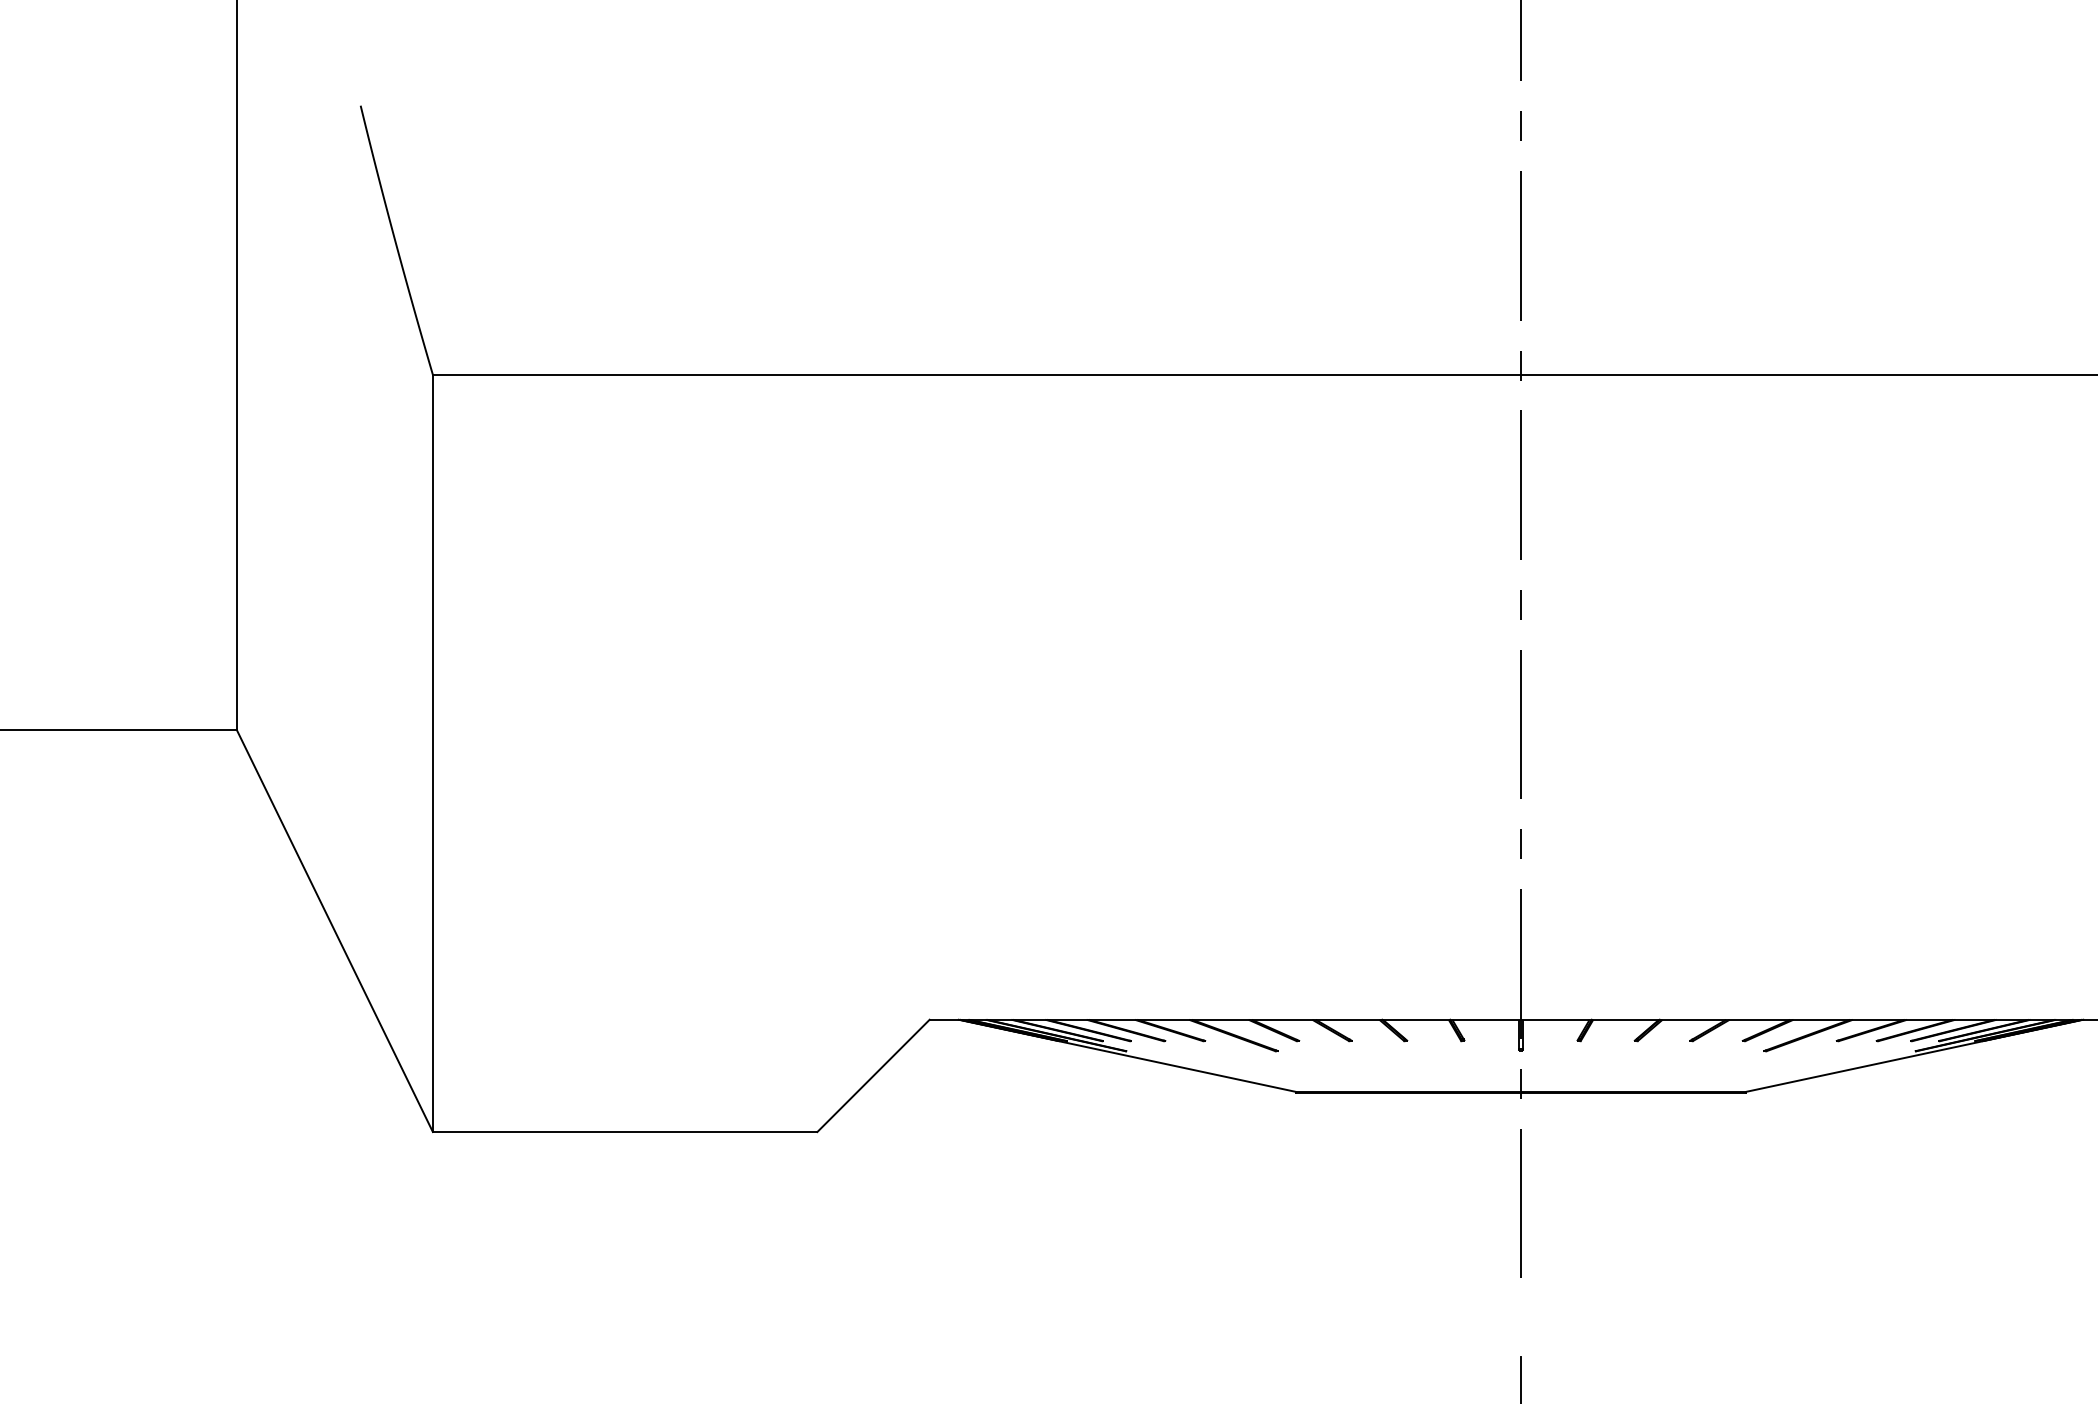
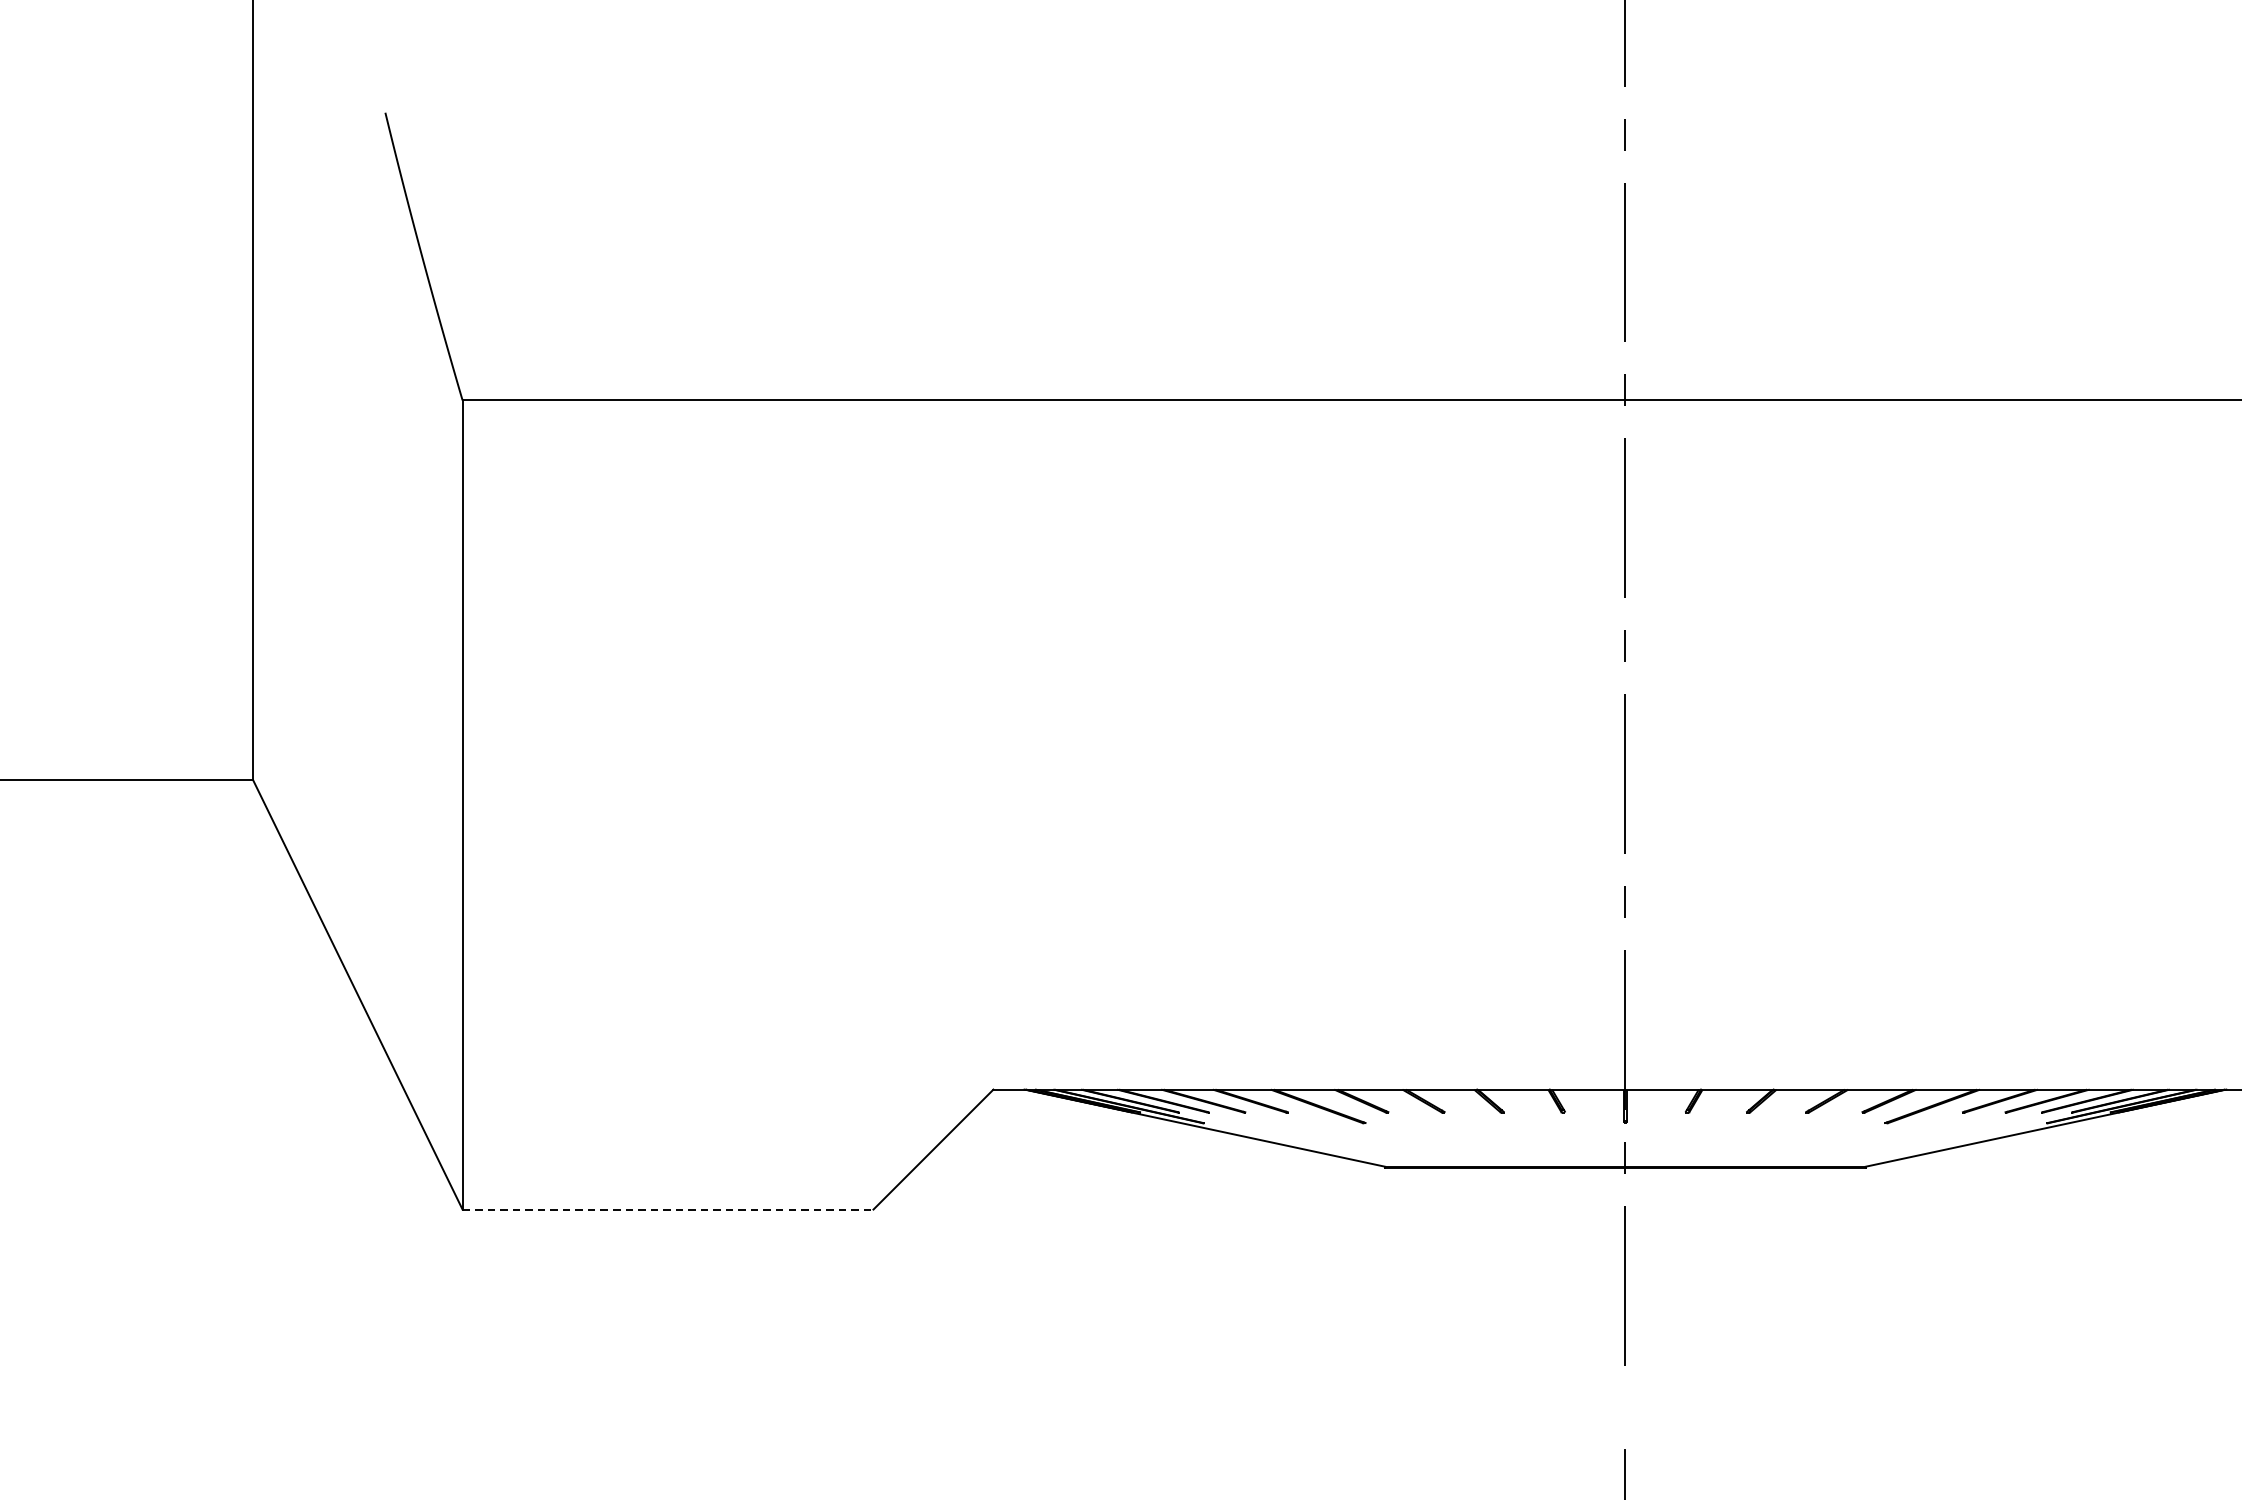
line: (625, 1132) -> (668, 1210), solid -> dashed

